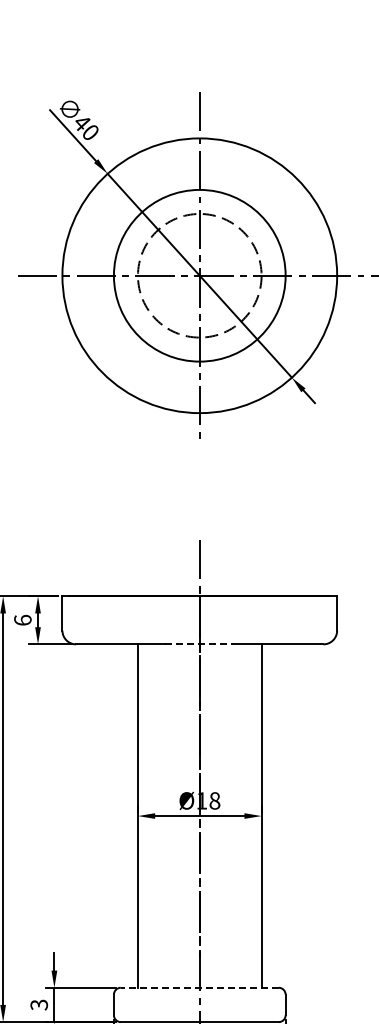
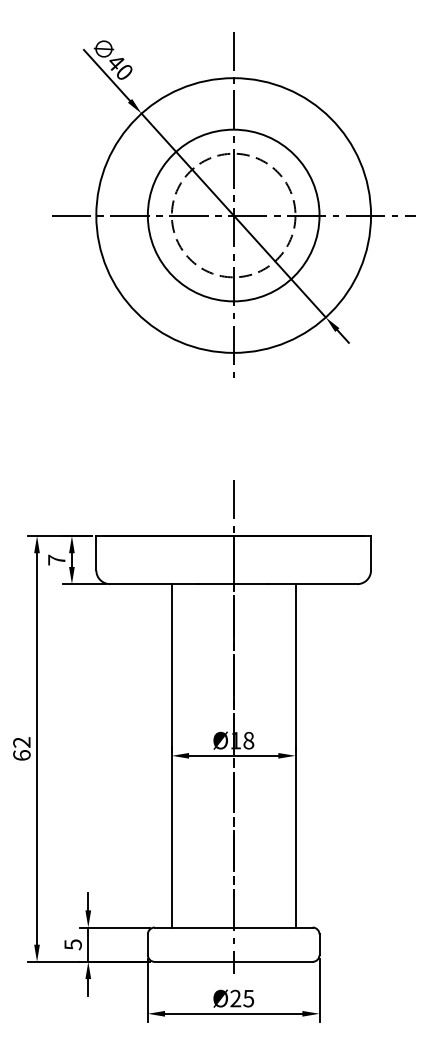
text: (22, 619) -> (56, 559), 6 -> 7
line: (200, 644) -> (234, 584), dashed -> solid
line: (199, 987) -> (233, 927), dashed -> solid
text: (38, 1004) -> (72, 944), 3 -> 5

